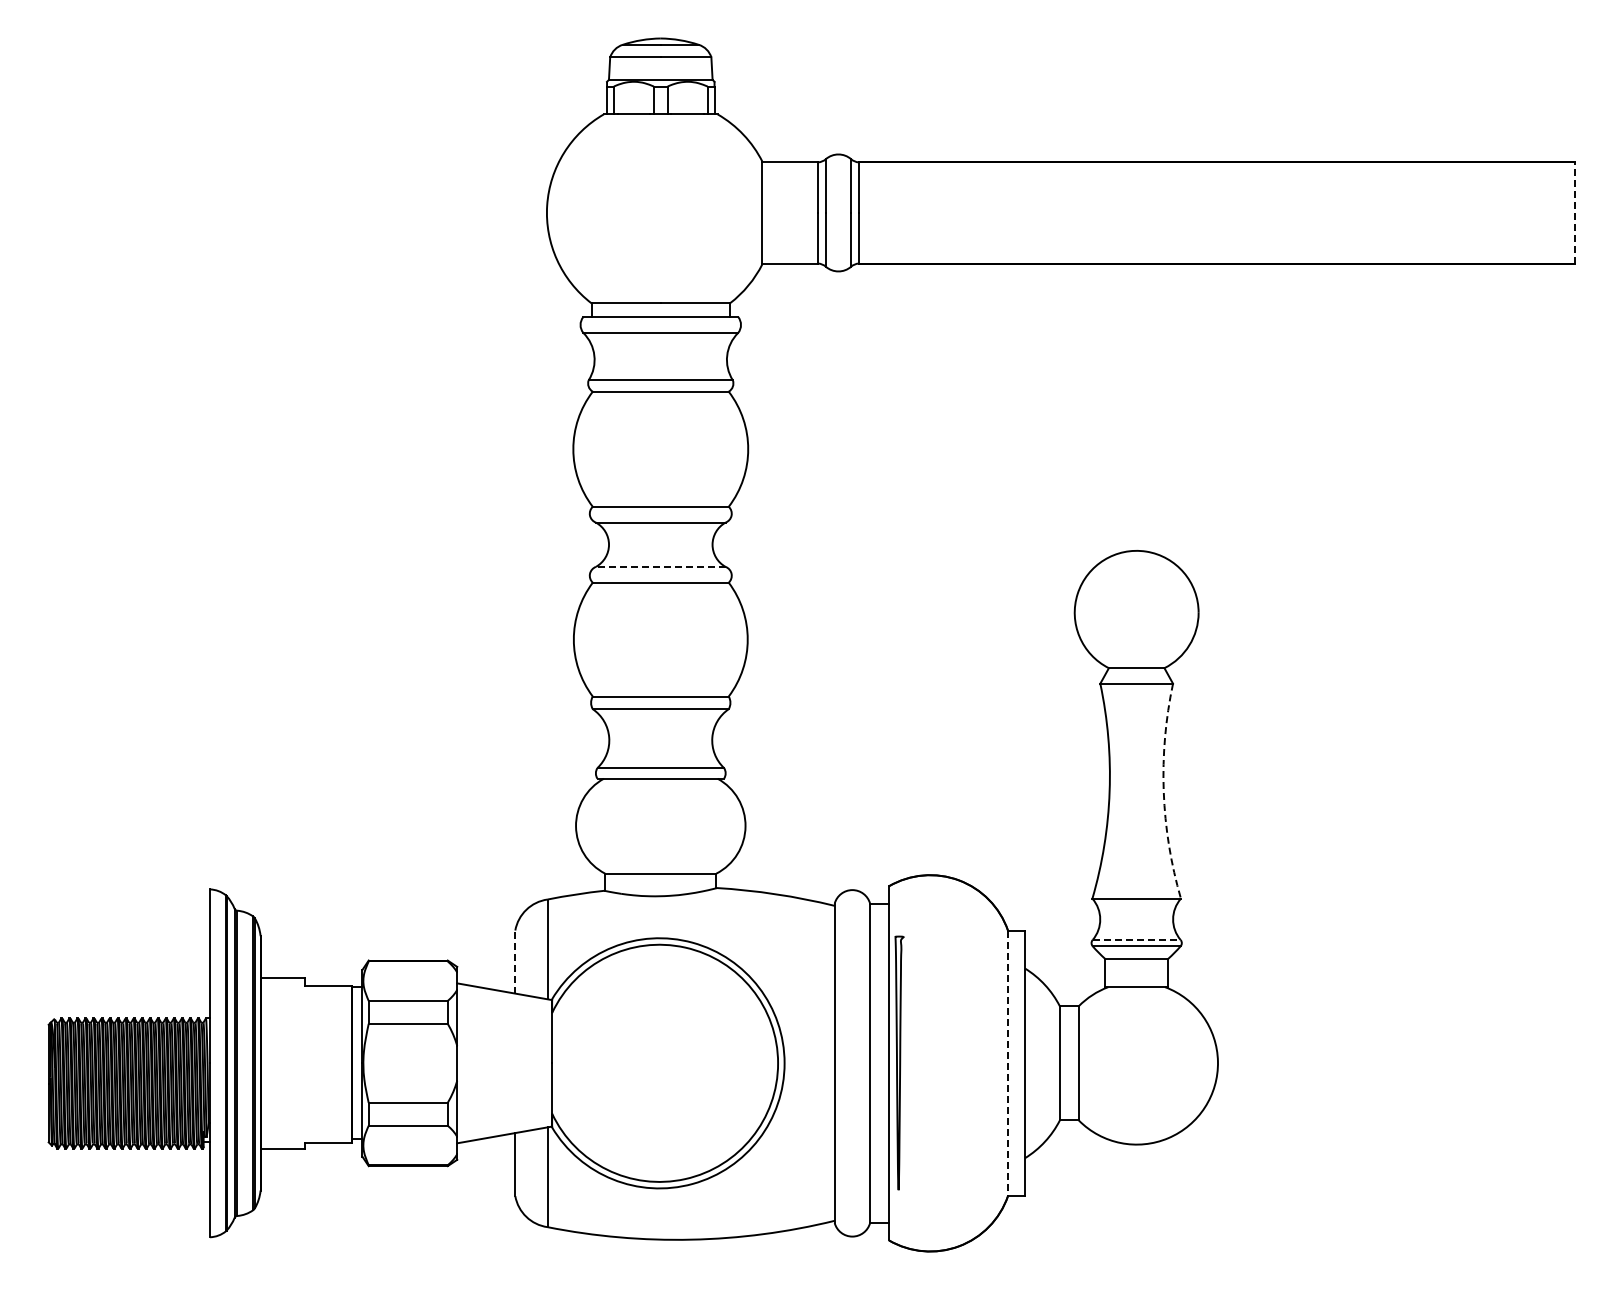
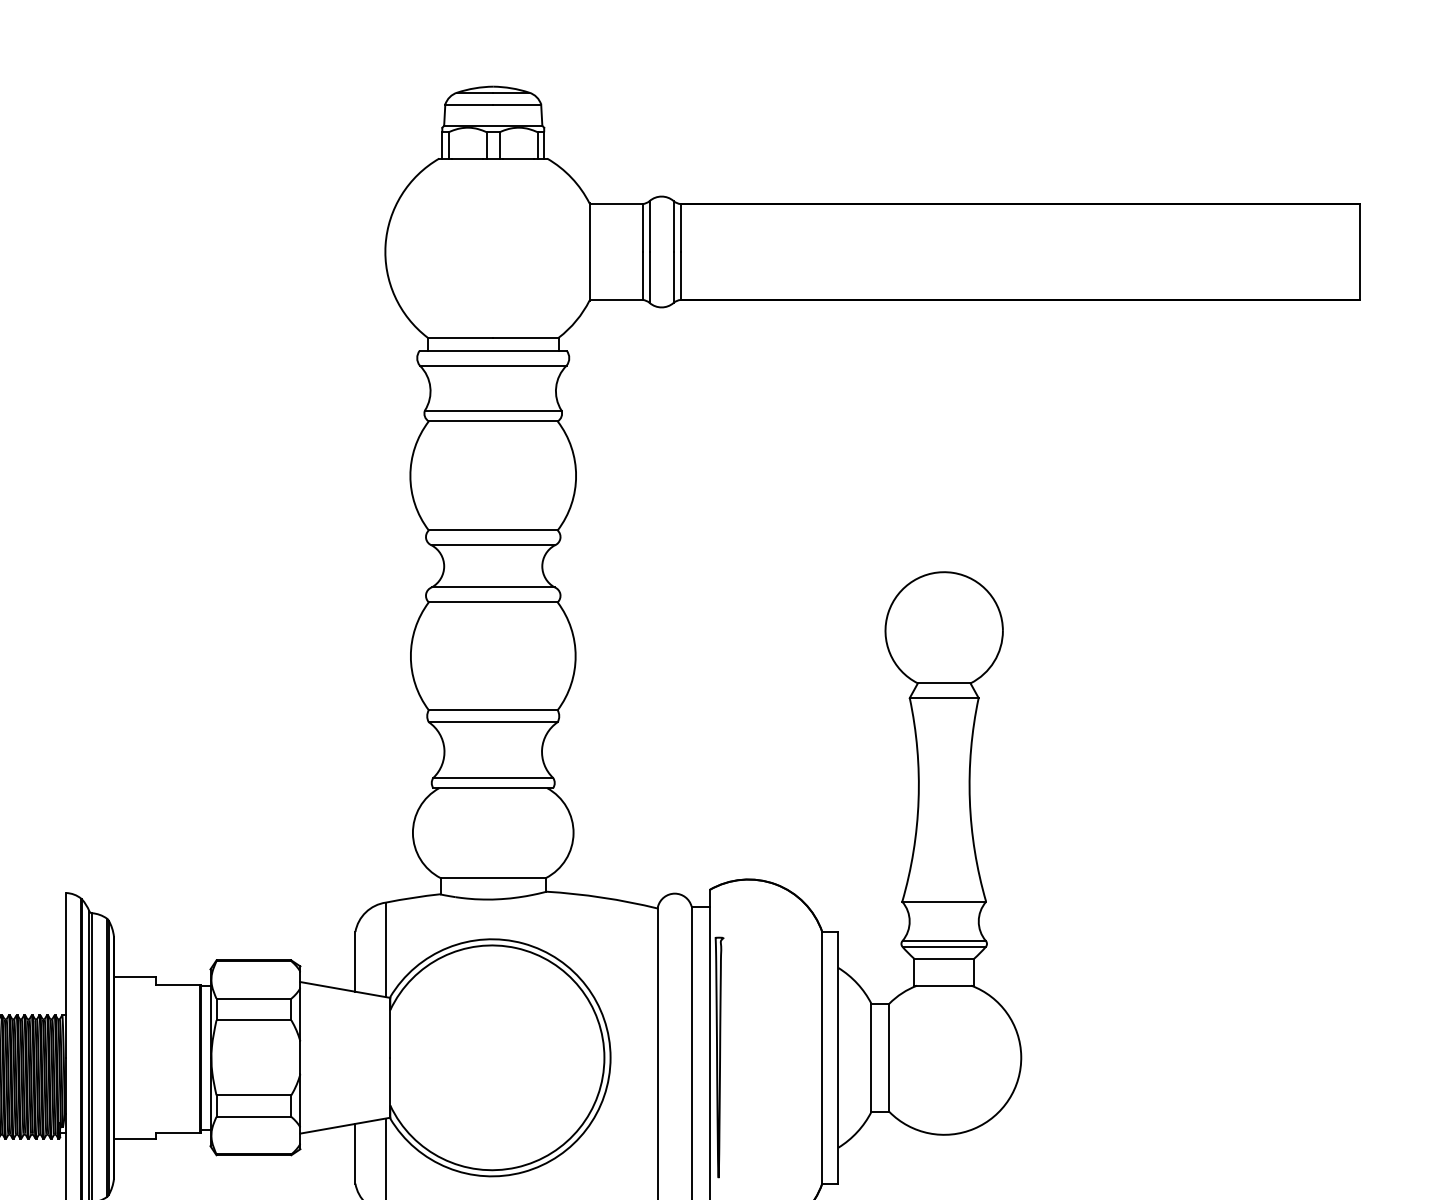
line: (1575, 212) -> (1360, 251), dashed -> solid
line: (660, 566) -> (492, 587), dashed -> solid
arc: (1163, 791) -> (969, 800), dashed -> solid
line: (1137, 940) -> (944, 941), dashed -> solid
line: (515, 962) -> (355, 962), dashed -> solid
line: (1007, 1063) -> (821, 1057), dashed -> solid

